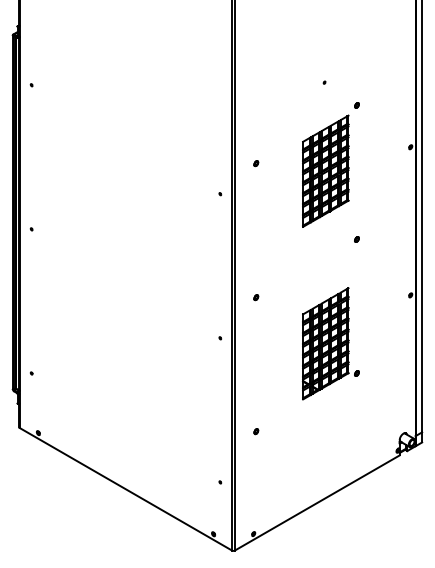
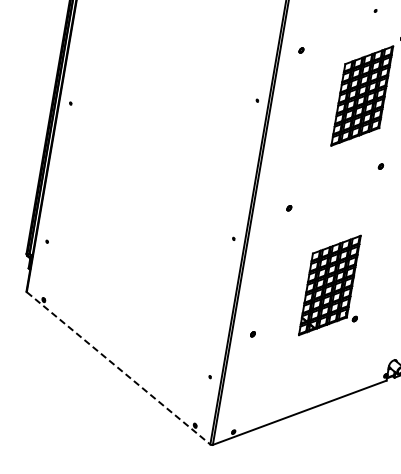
part: (256, 163) -> (301, 50), moved
part: (256, 297) -> (289, 208), moved
part: (330, 343) -> (334, 285), moved
line: (126, 489) -> (119, 368), solid -> dashed

